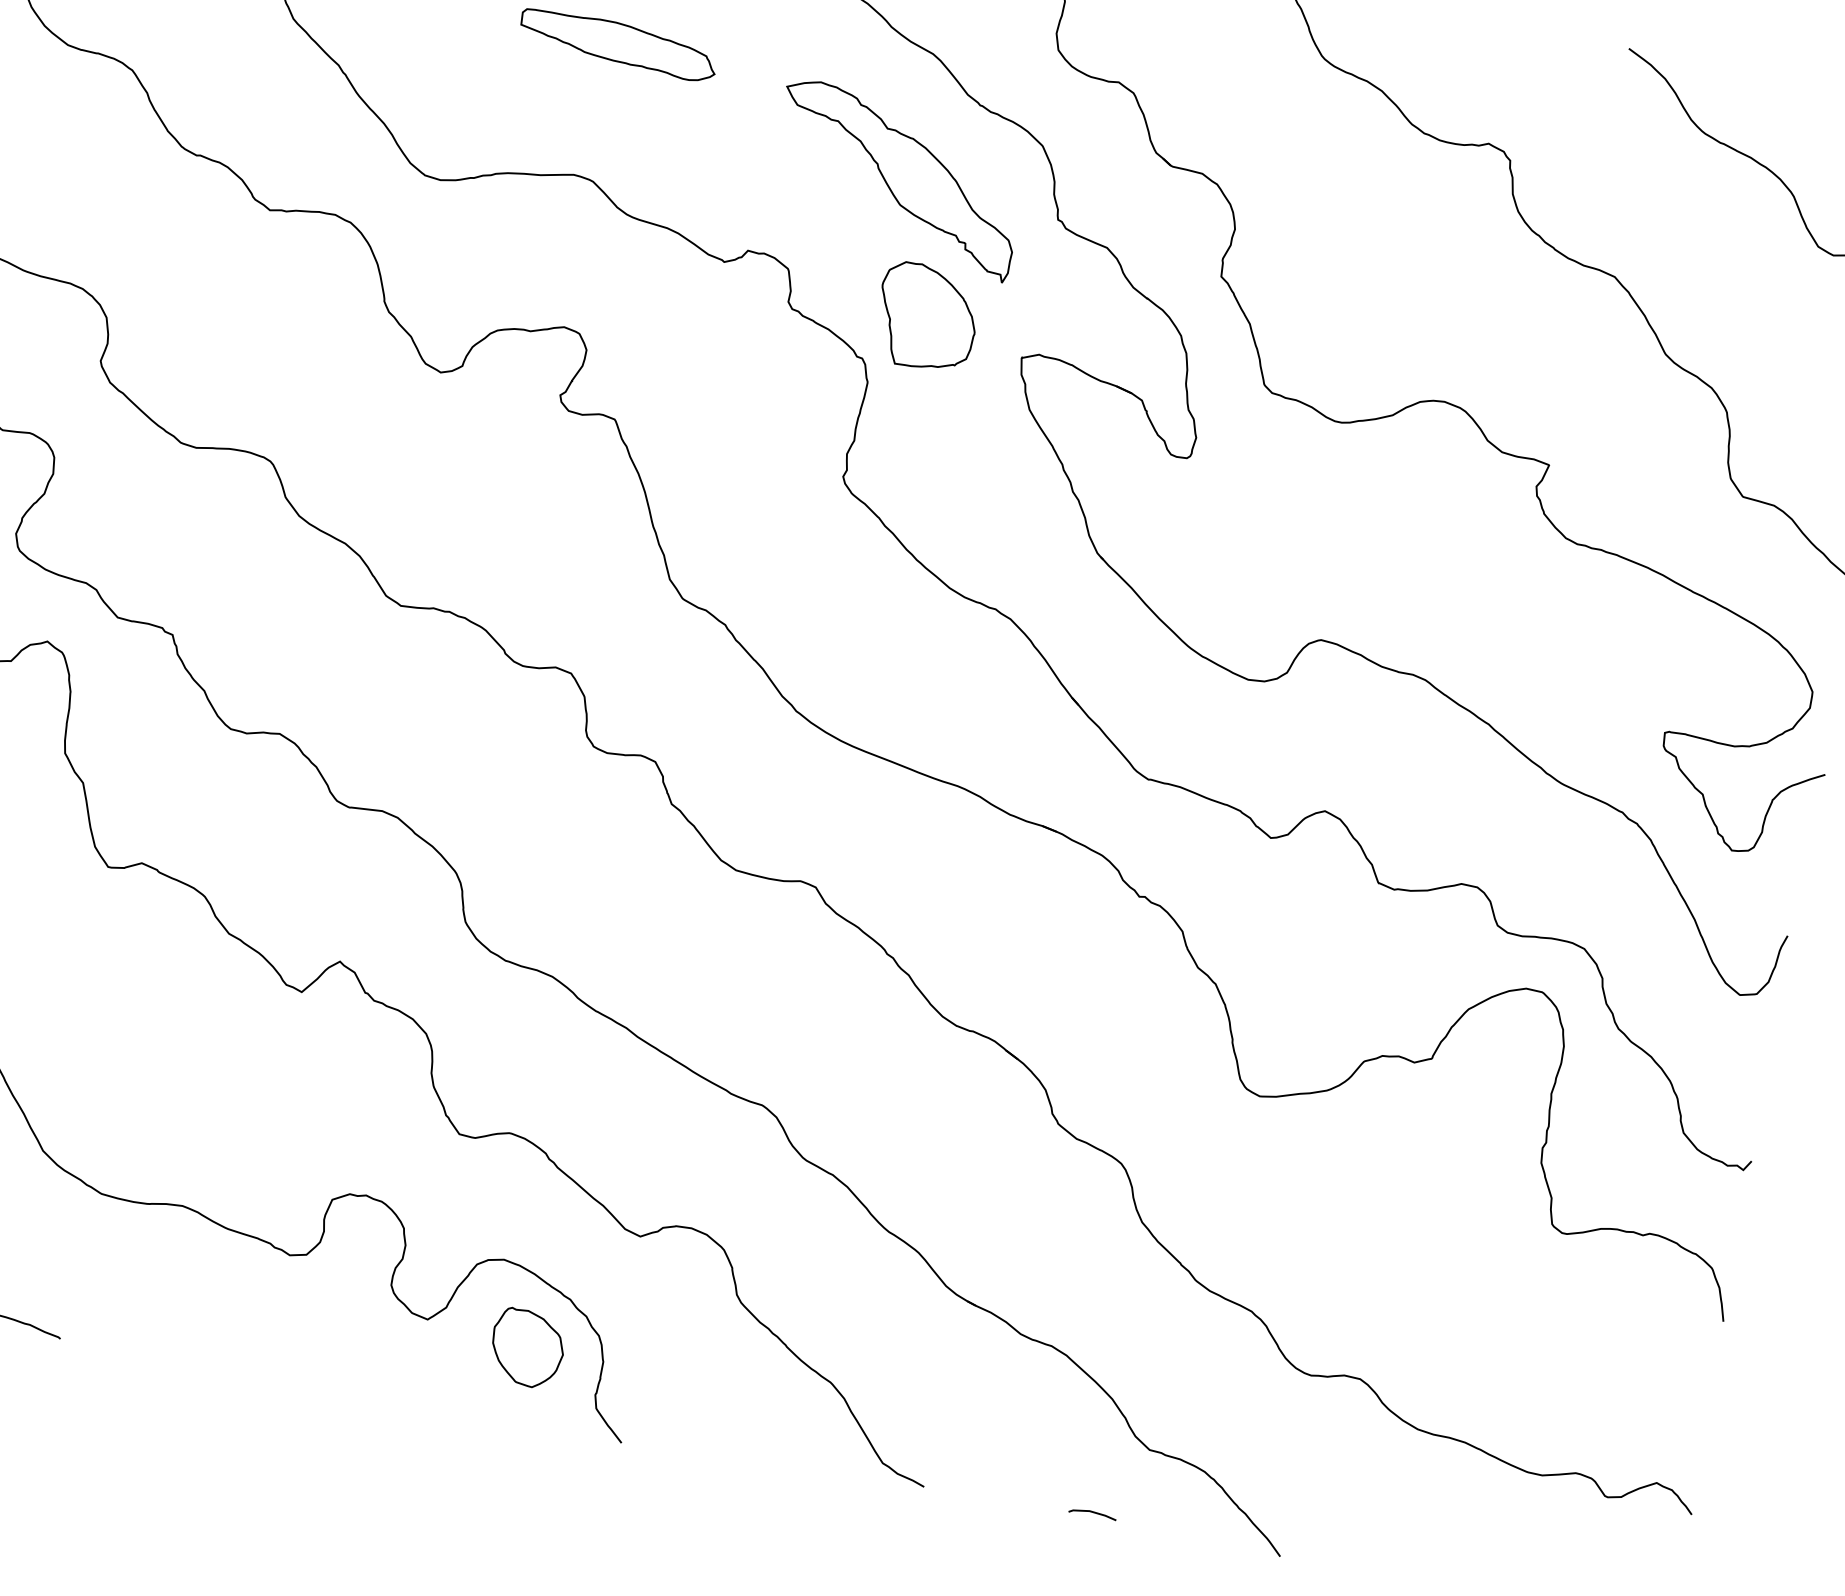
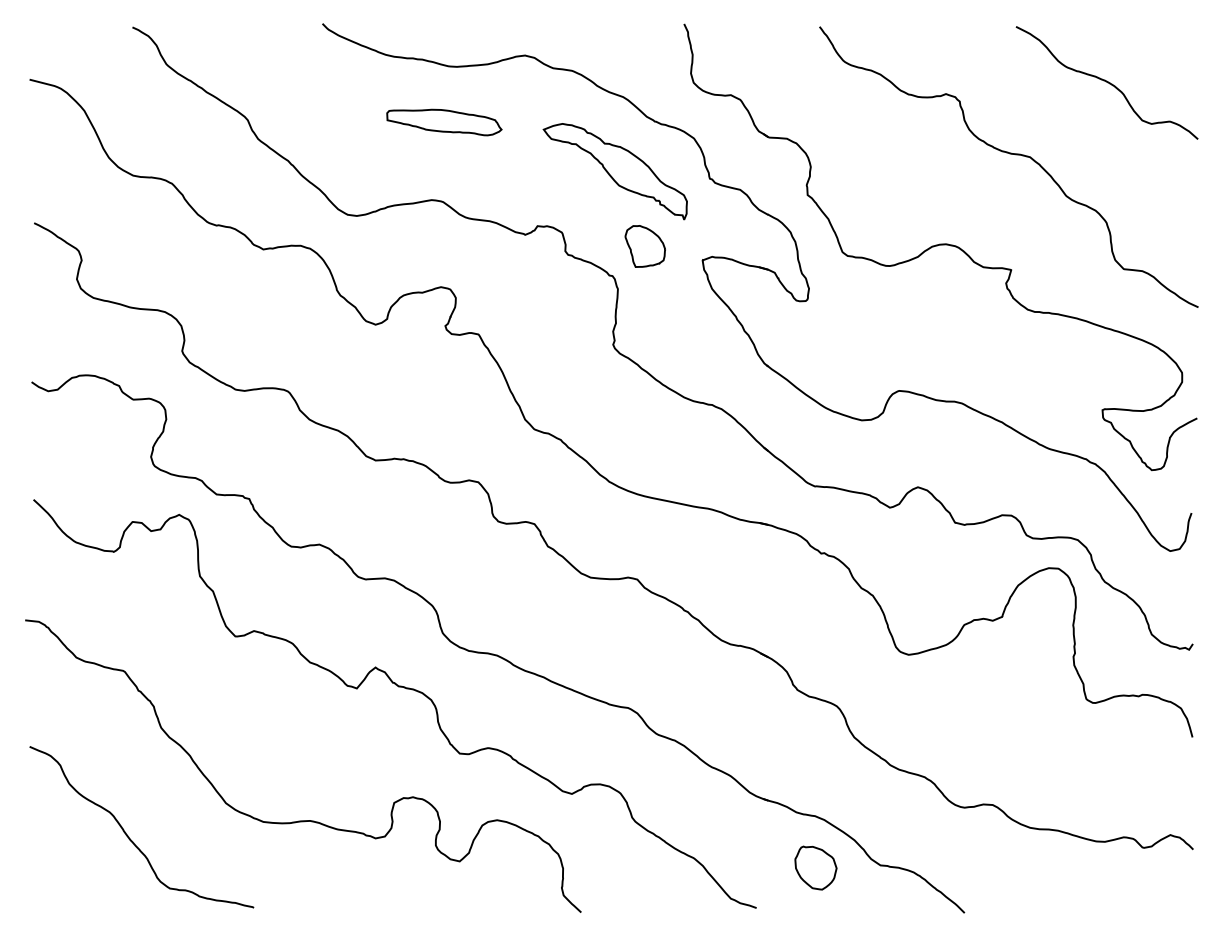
part: (927, 317) -> (645, 246), size x0.7
part: (526, 1347) -> (815, 867), moved
line: (1092, 1512) -> (854, 906), removed

